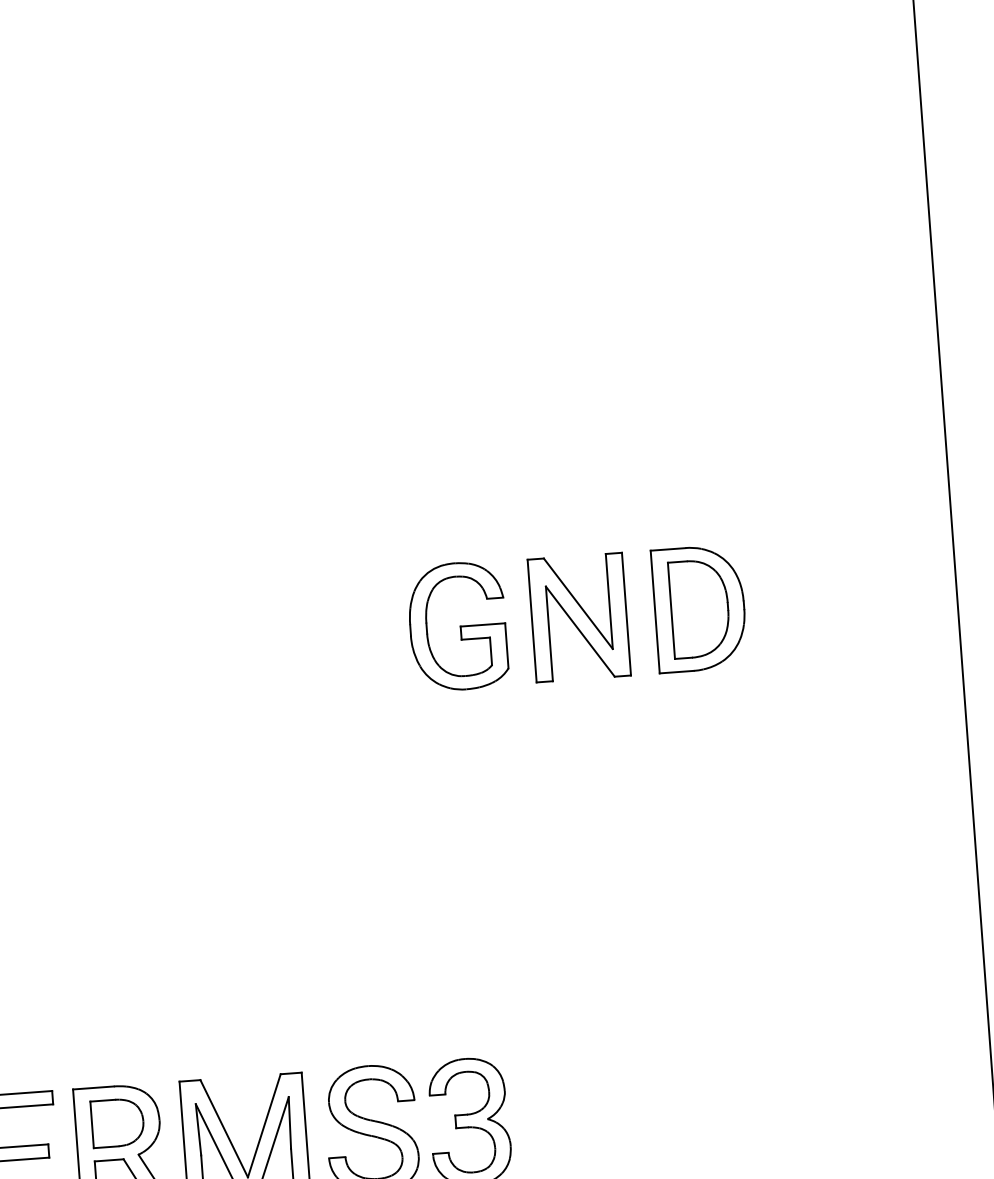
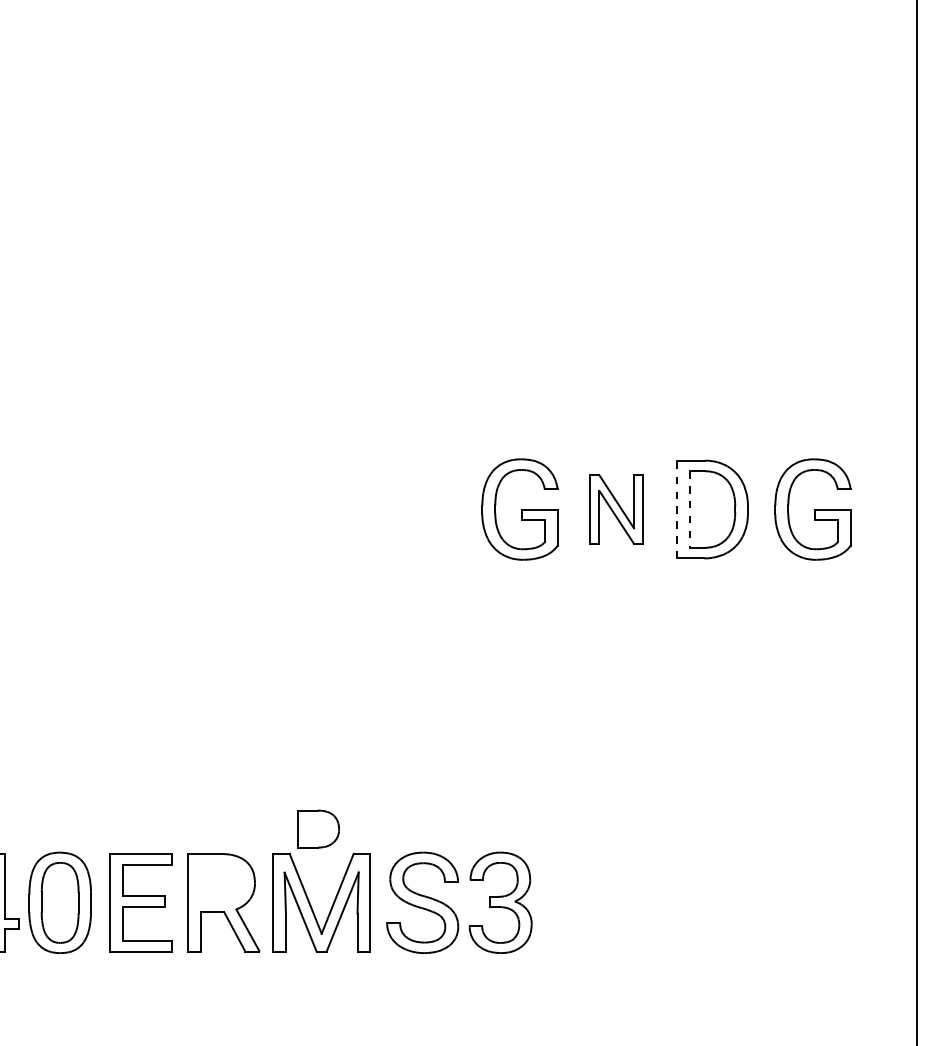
part: (824, 599) -> (812, 509), added
line: (655, 611) -> (677, 509), solid -> dashed
line: (671, 611) -> (690, 510), solid -> dashed
part: (578, 617) -> (616, 509), size x0.7
part: (117, 1122) -> (318, 828), moved

